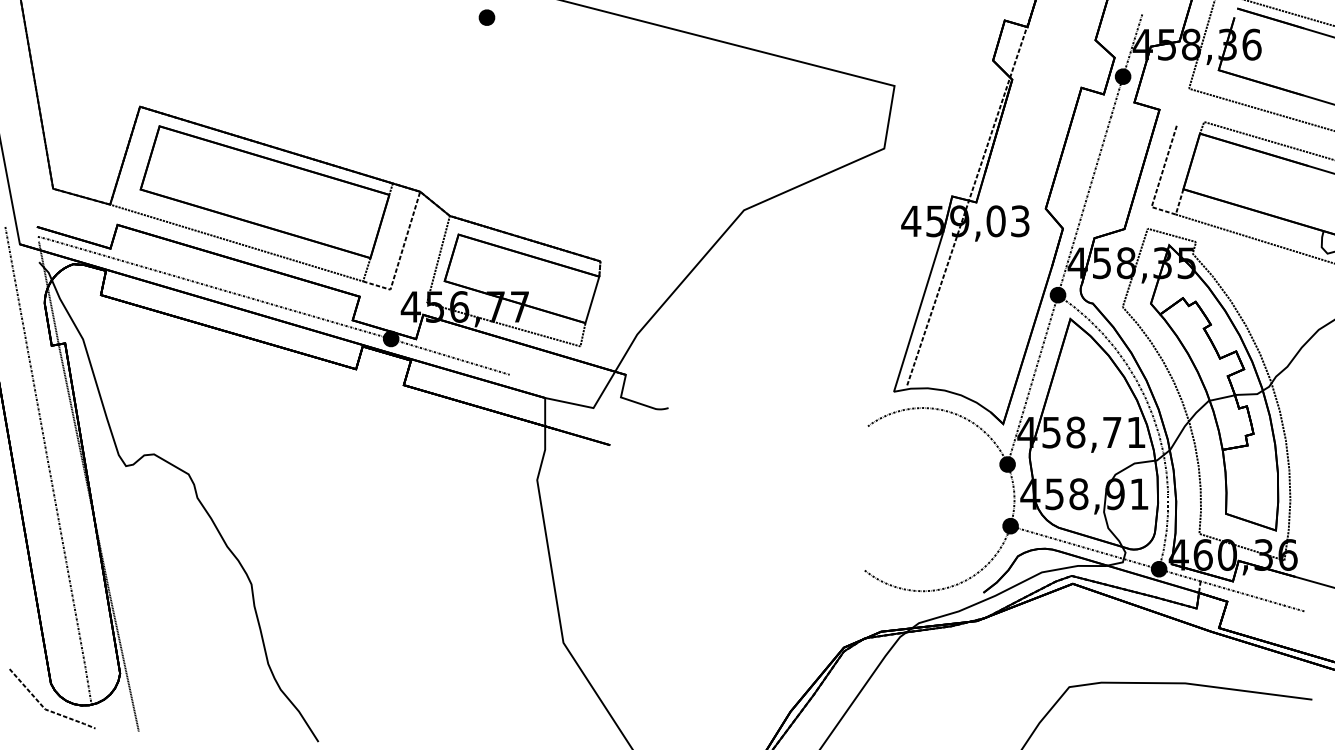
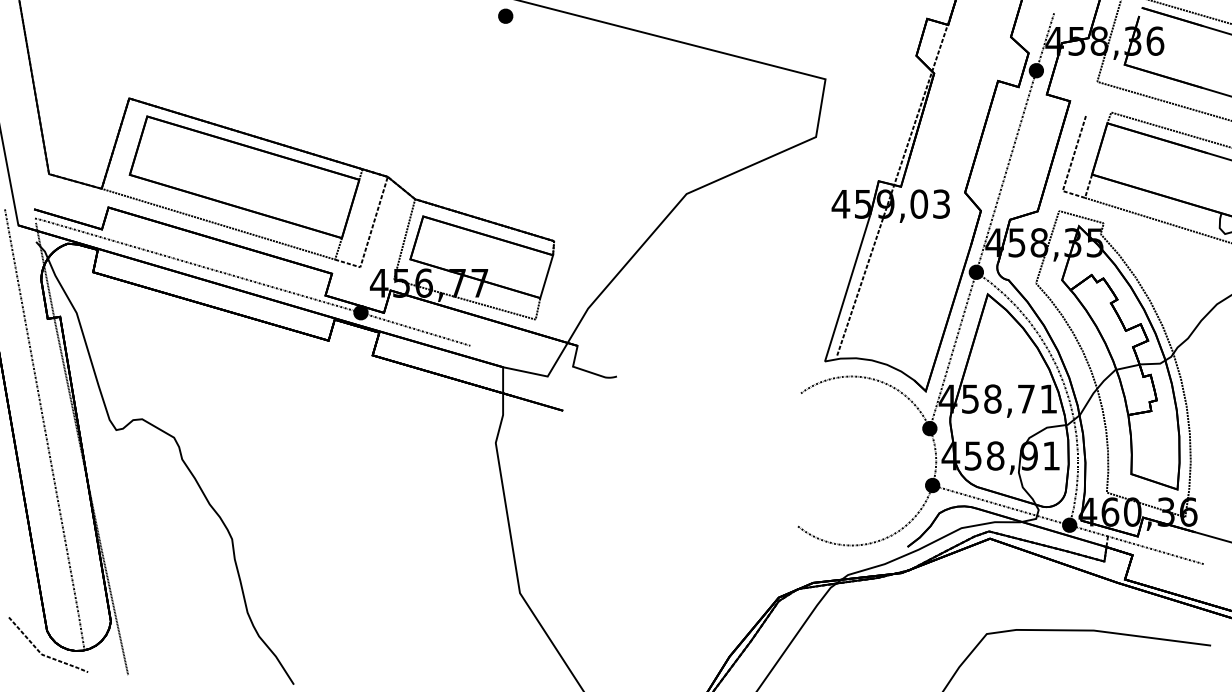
part: (486, 17) -> (505, 16), moved

